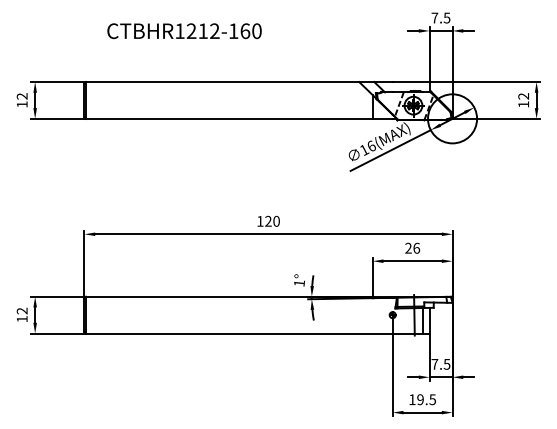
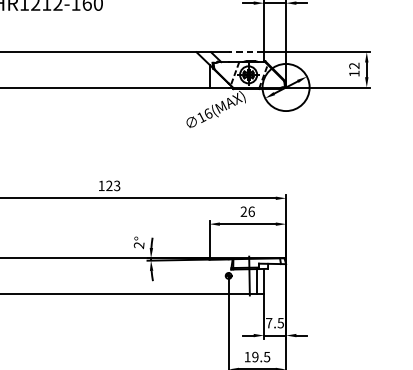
line: (410, 82) -> (245, 52), solid -> dashed
line: (390, 150) -> (226, 117), removed
text: (276, 221) -> (117, 186), 120 -> 123
text: (299, 283) -> (139, 245), 1° -> 2°

